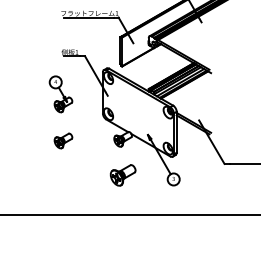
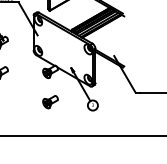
part: (122, 175) -> (49, 102), size x0.71

